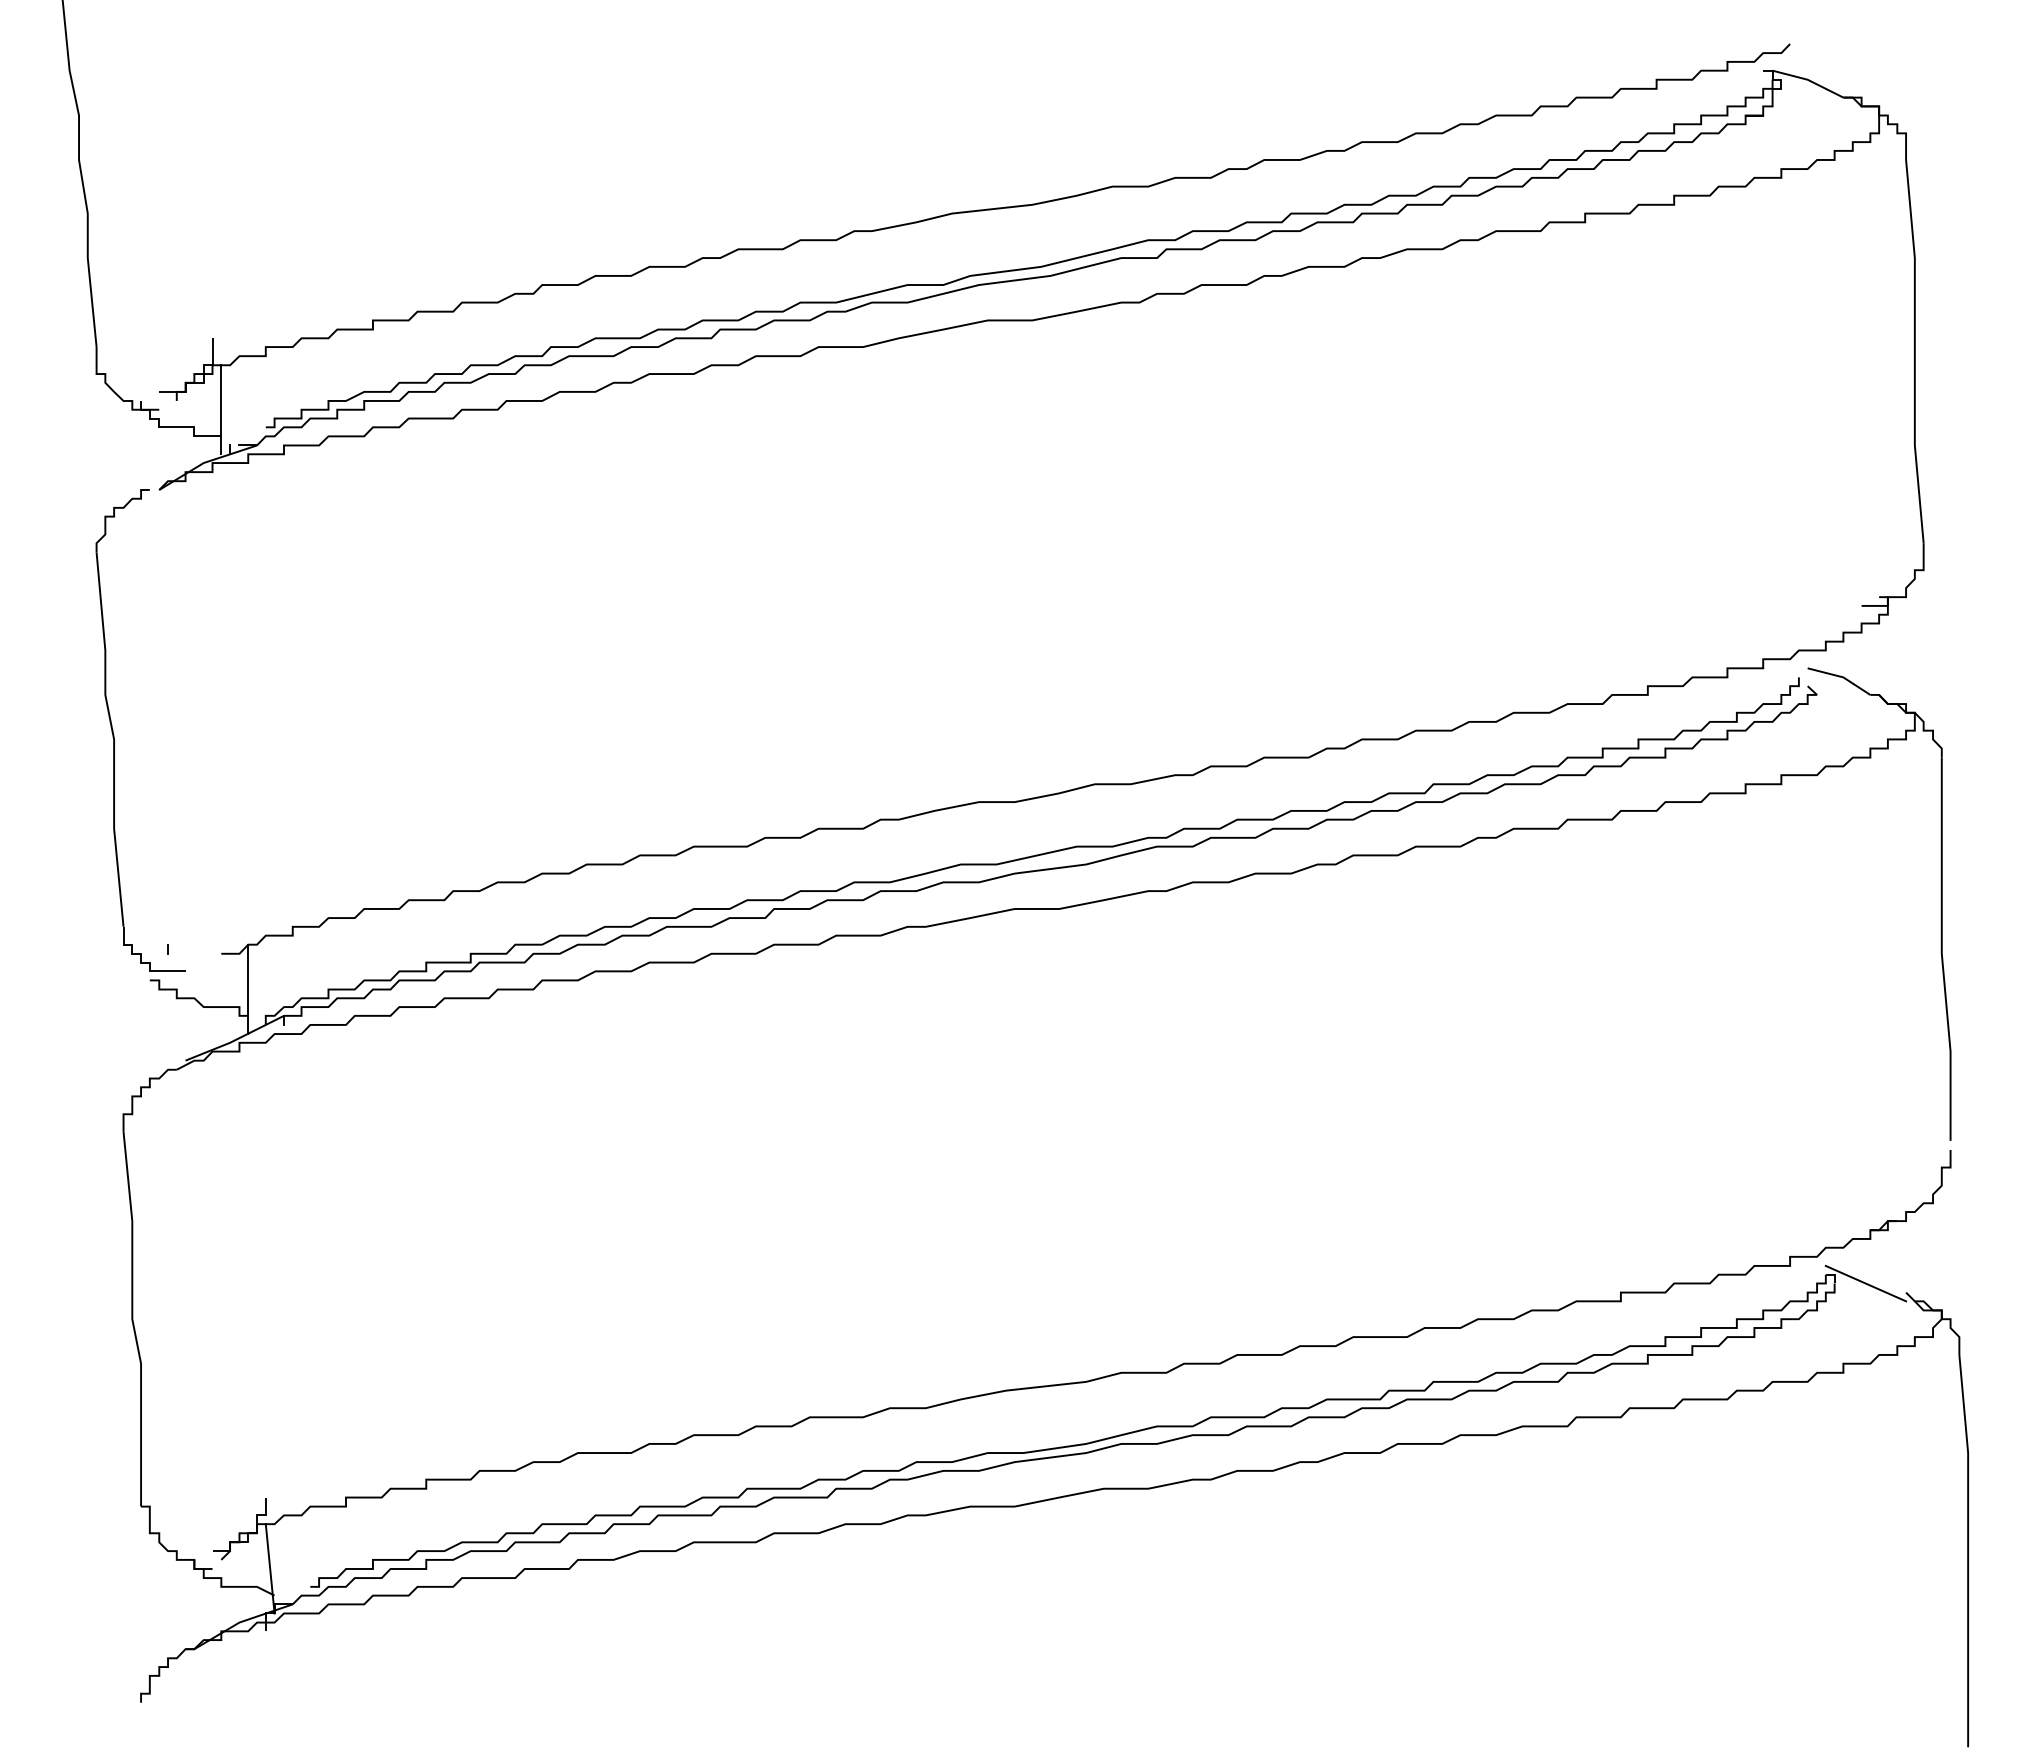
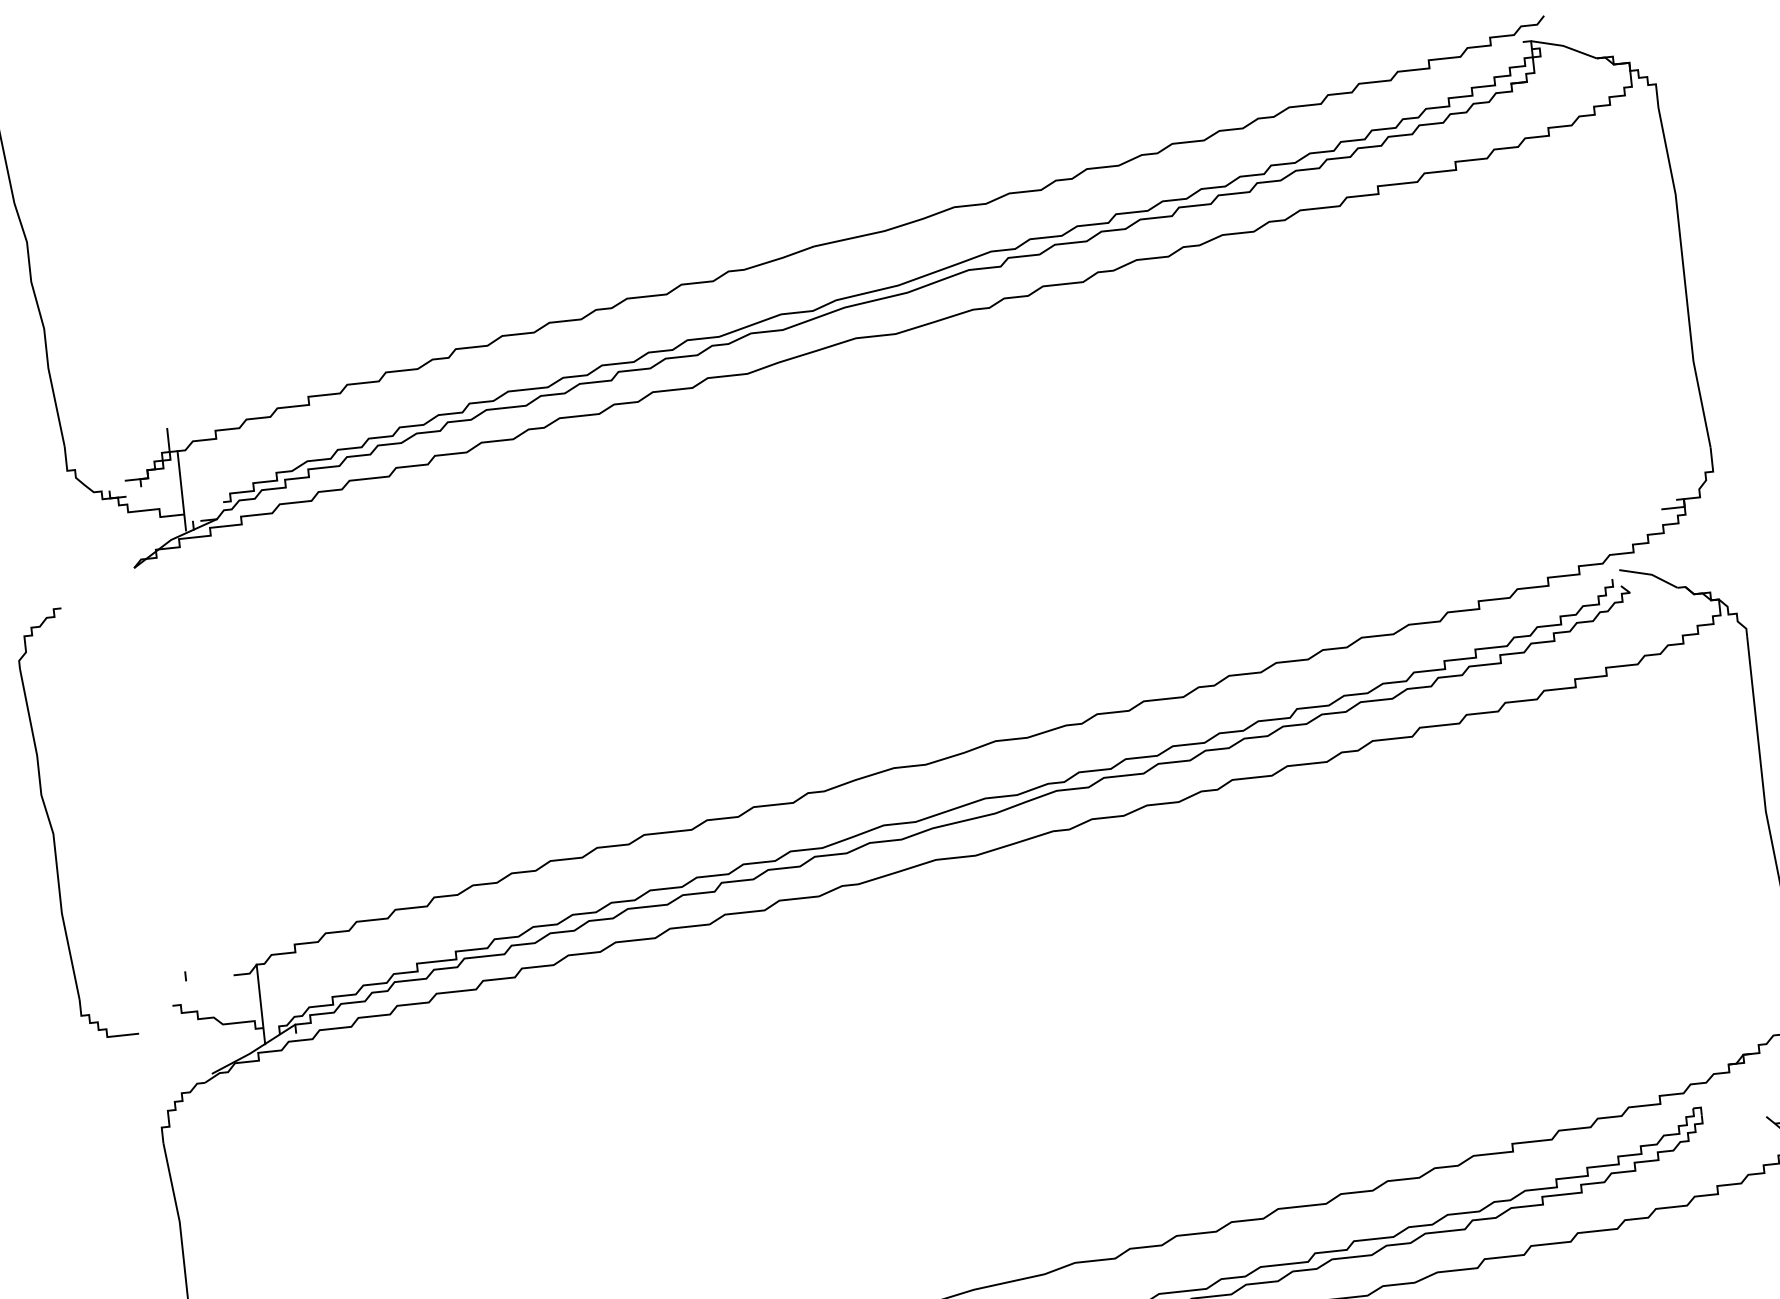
part: (114, 734) -> (53, 829), moved
line: (1865, 1283) -> (1729, 1112), removed

